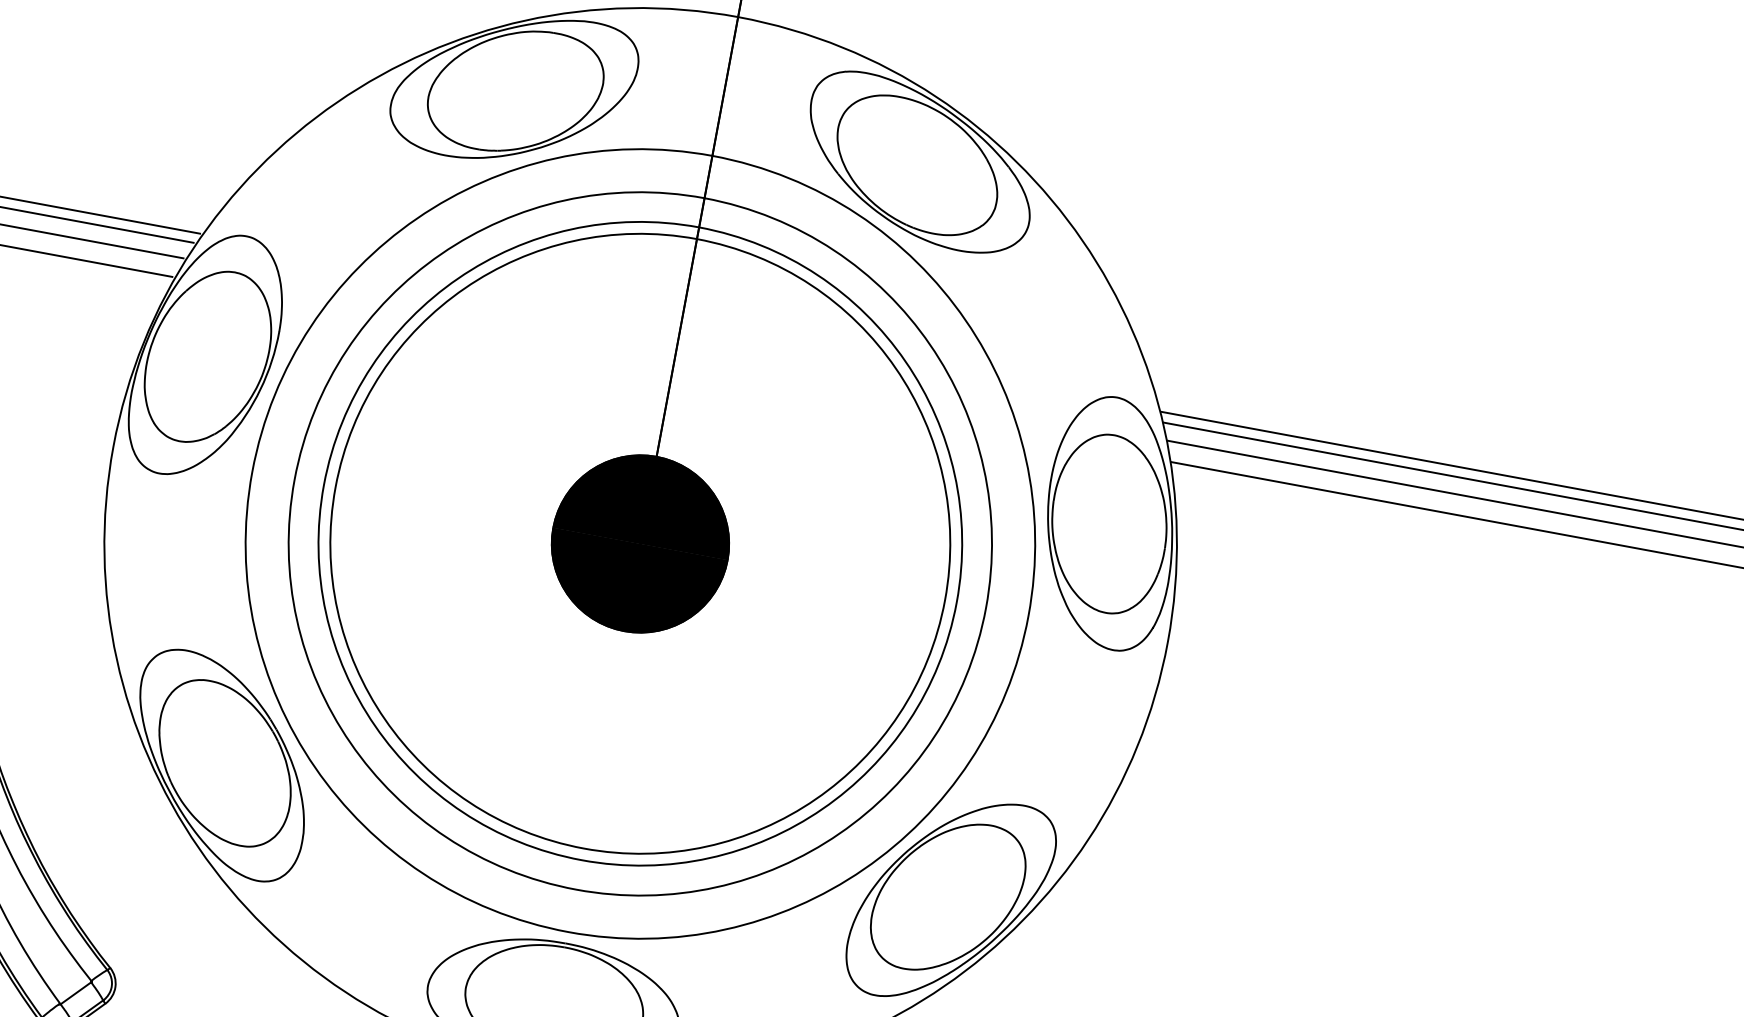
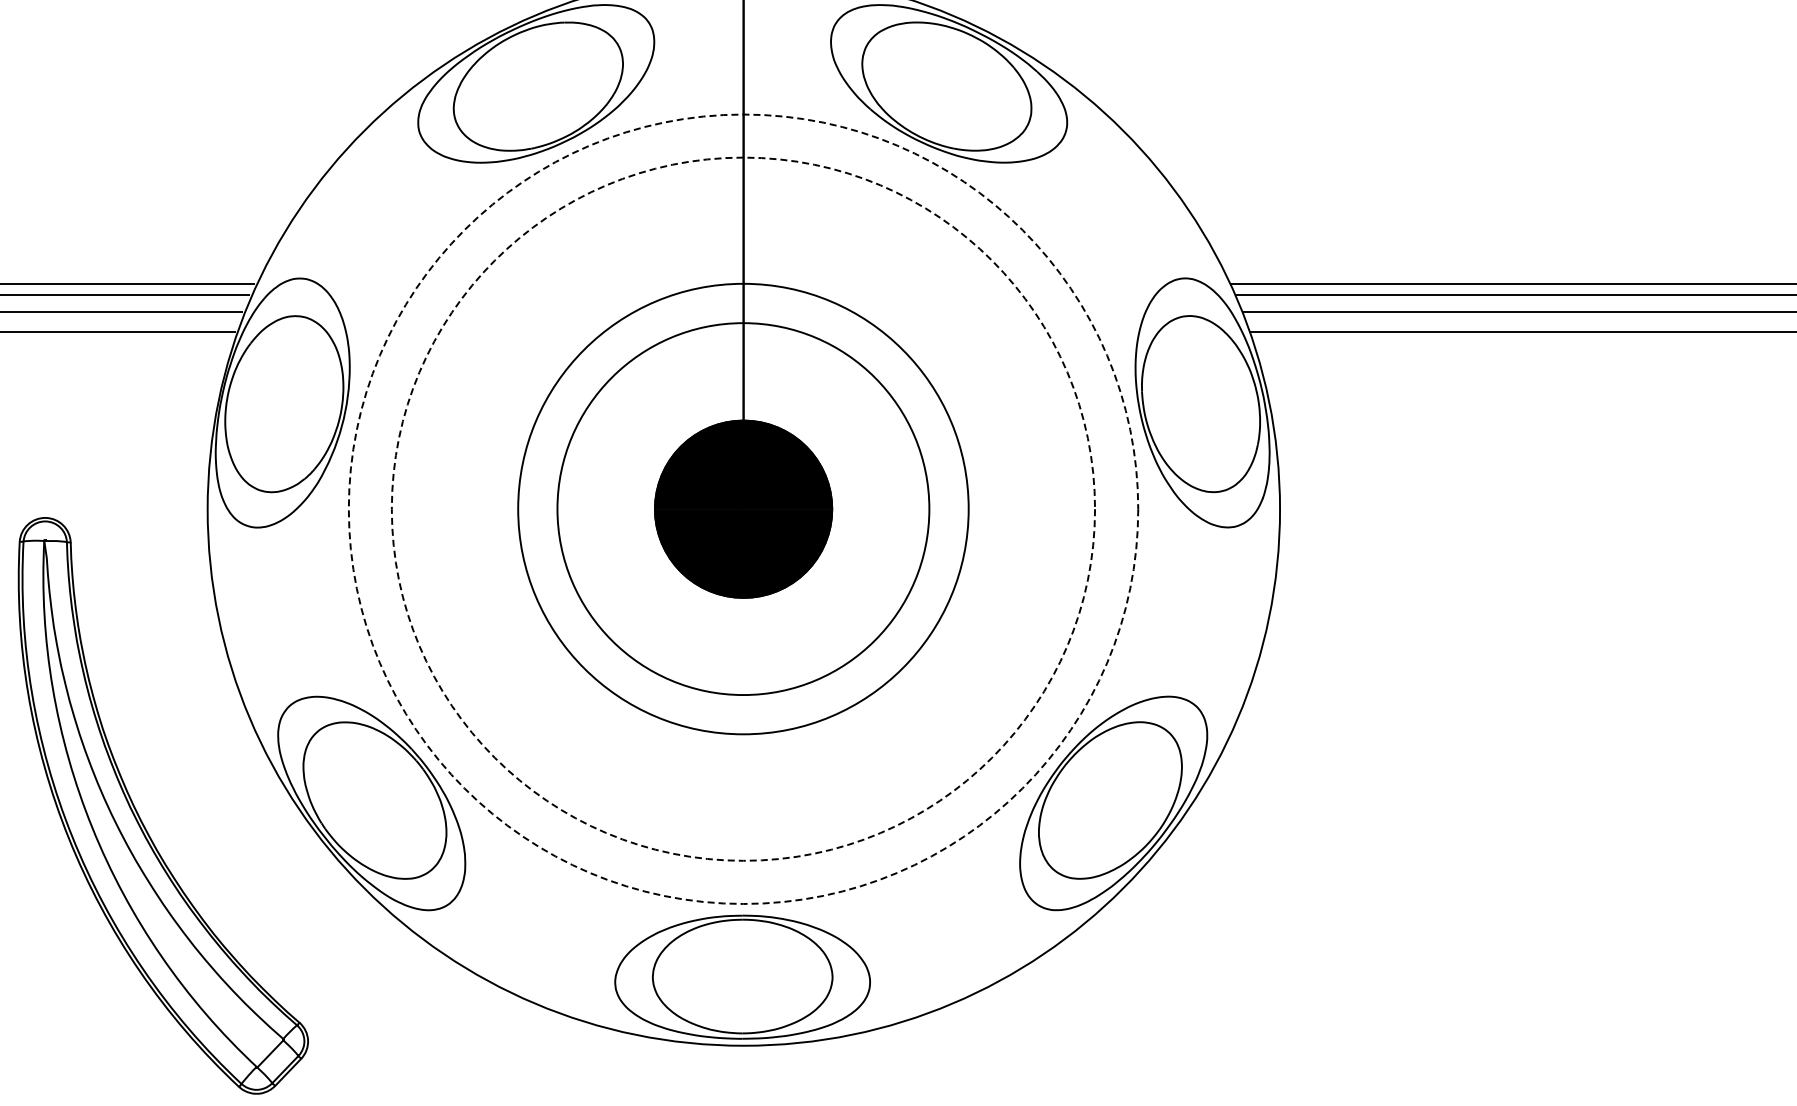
circle: (640, 543) -> (743, 508), size x0.7
circle: (640, 543) -> (743, 508), solid -> dashed
circle: (640, 543) -> (743, 508), solid -> dashed
circle: (640, 544) -> (743, 509), size x0.6

